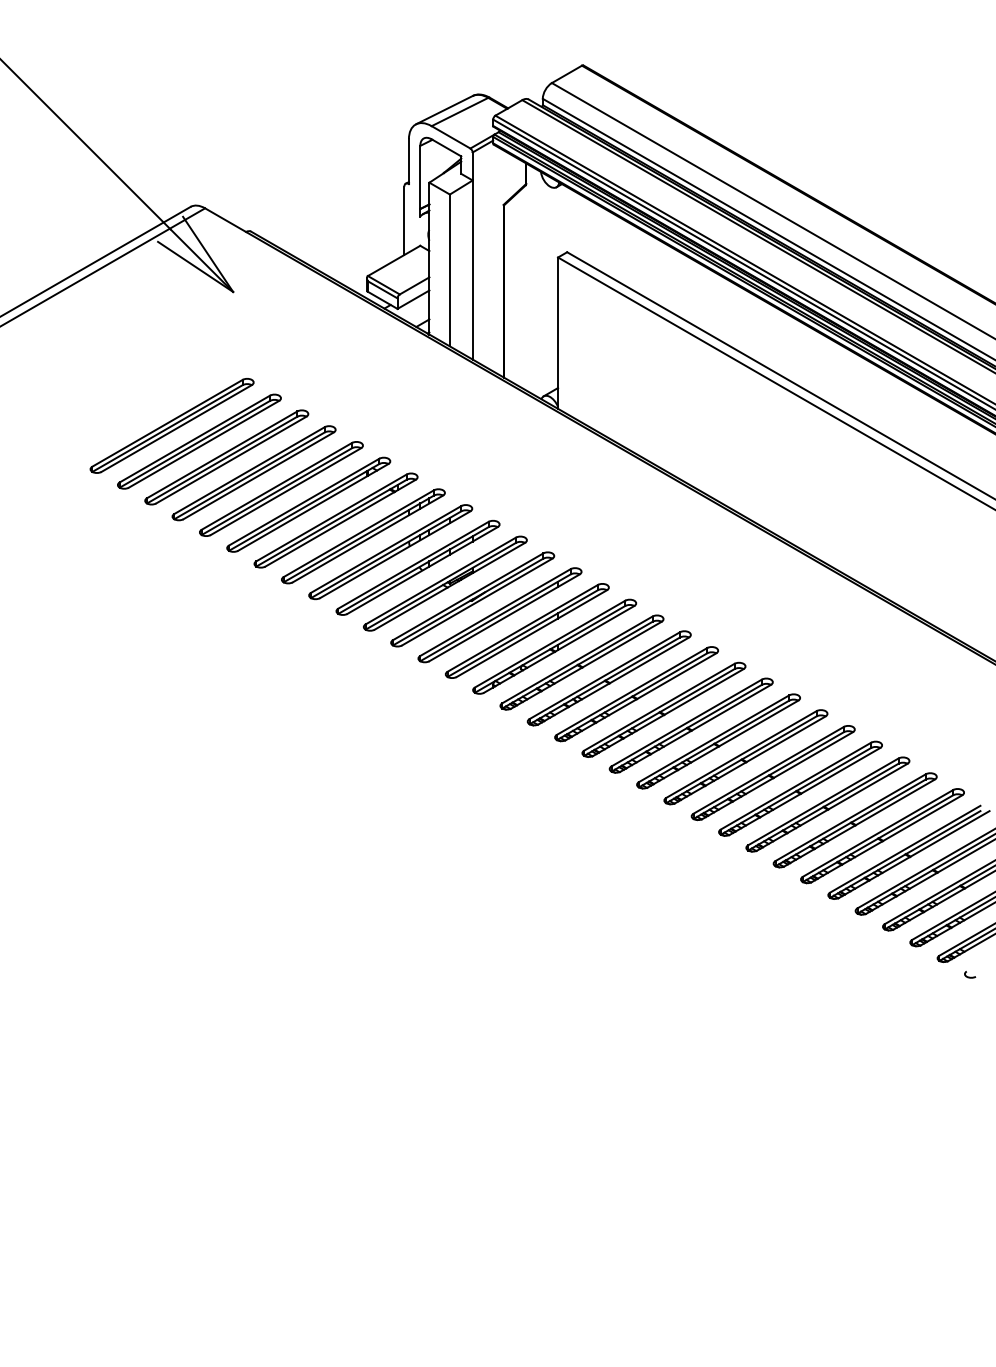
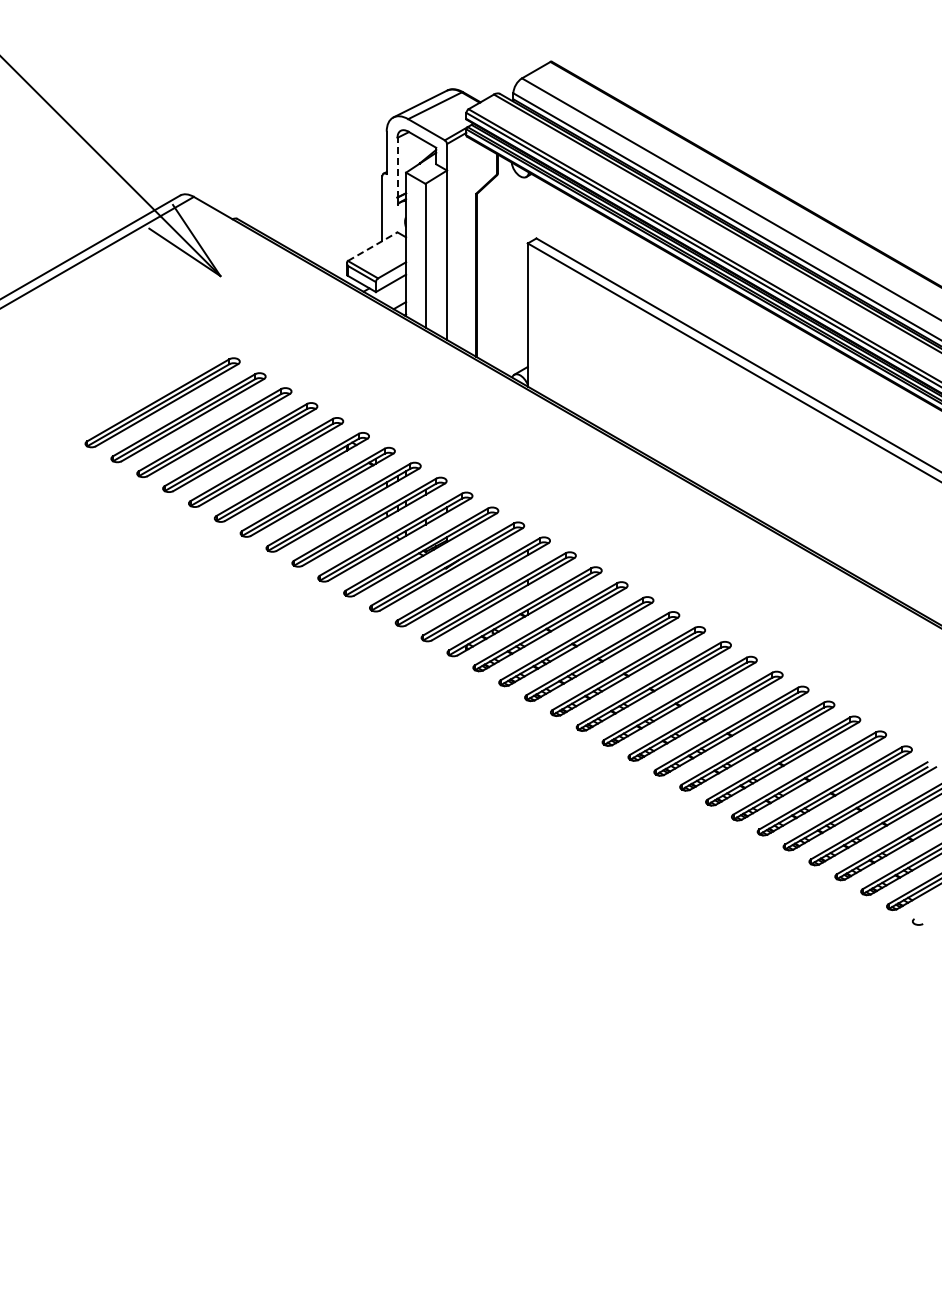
line: (420, 177) -> (397, 167), solid -> dashed
line: (393, 260) -> (372, 246), solid -> dashed

